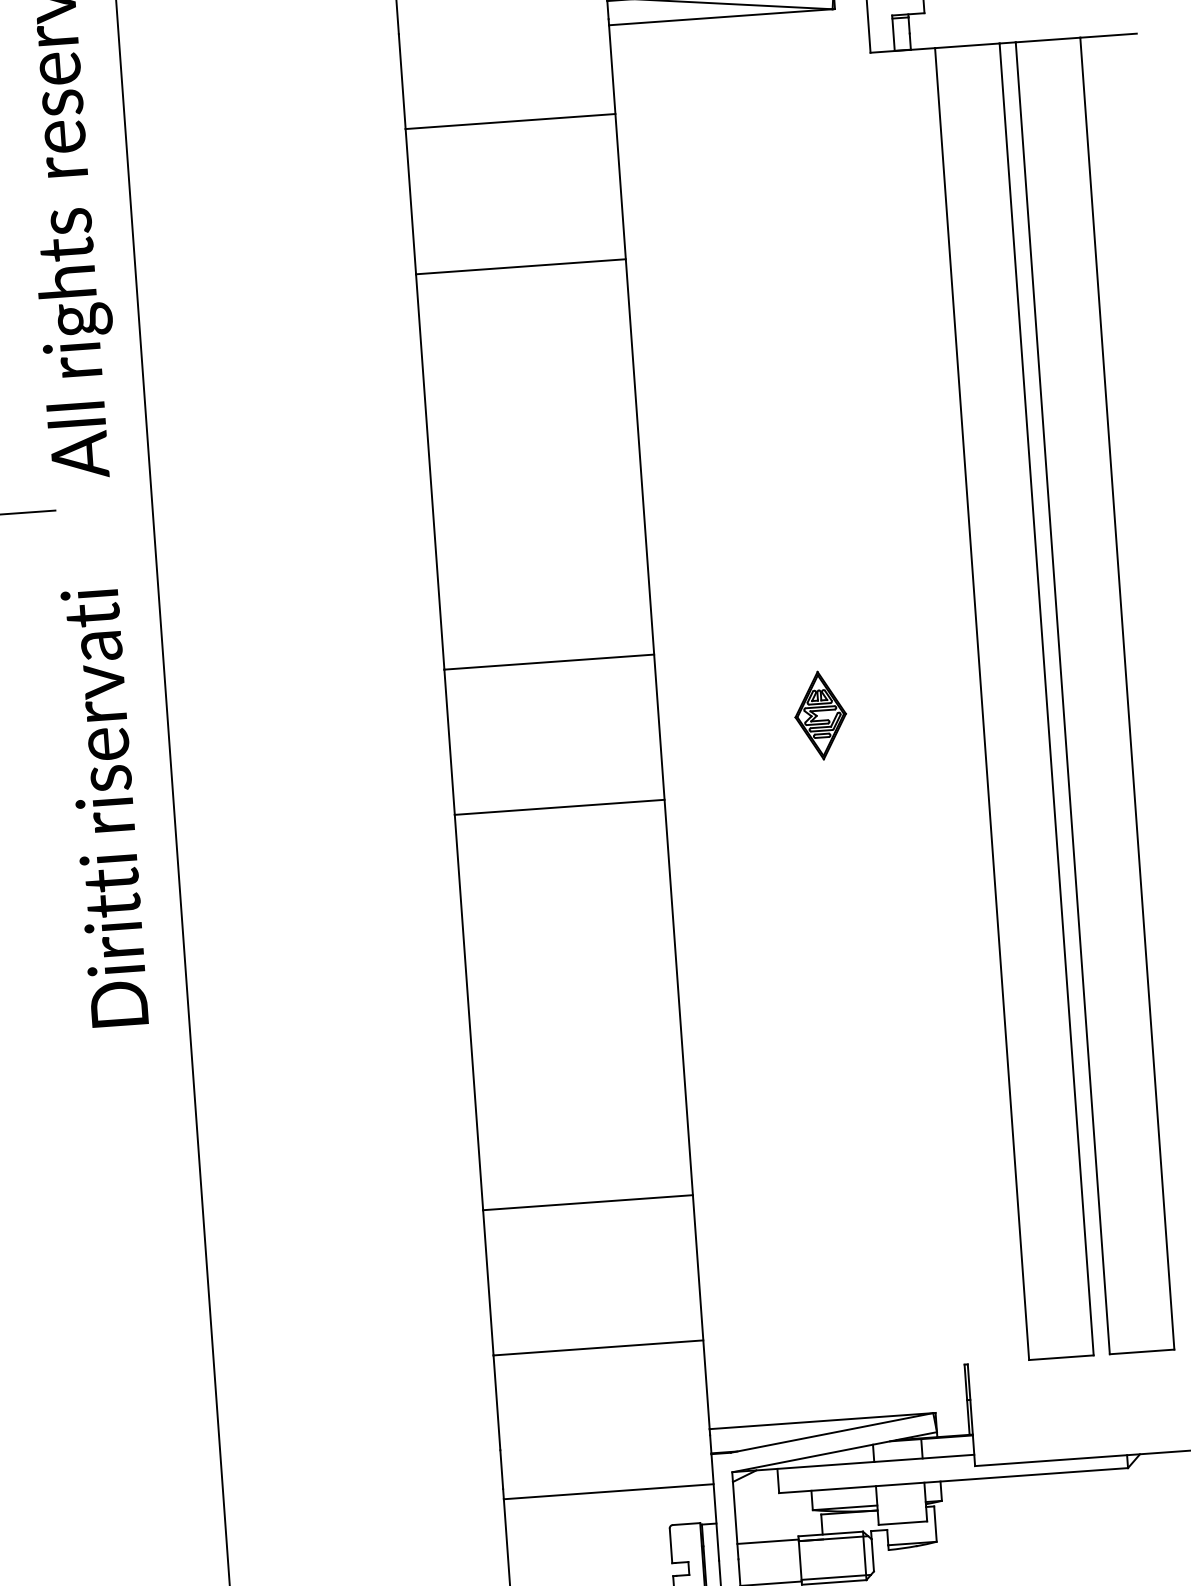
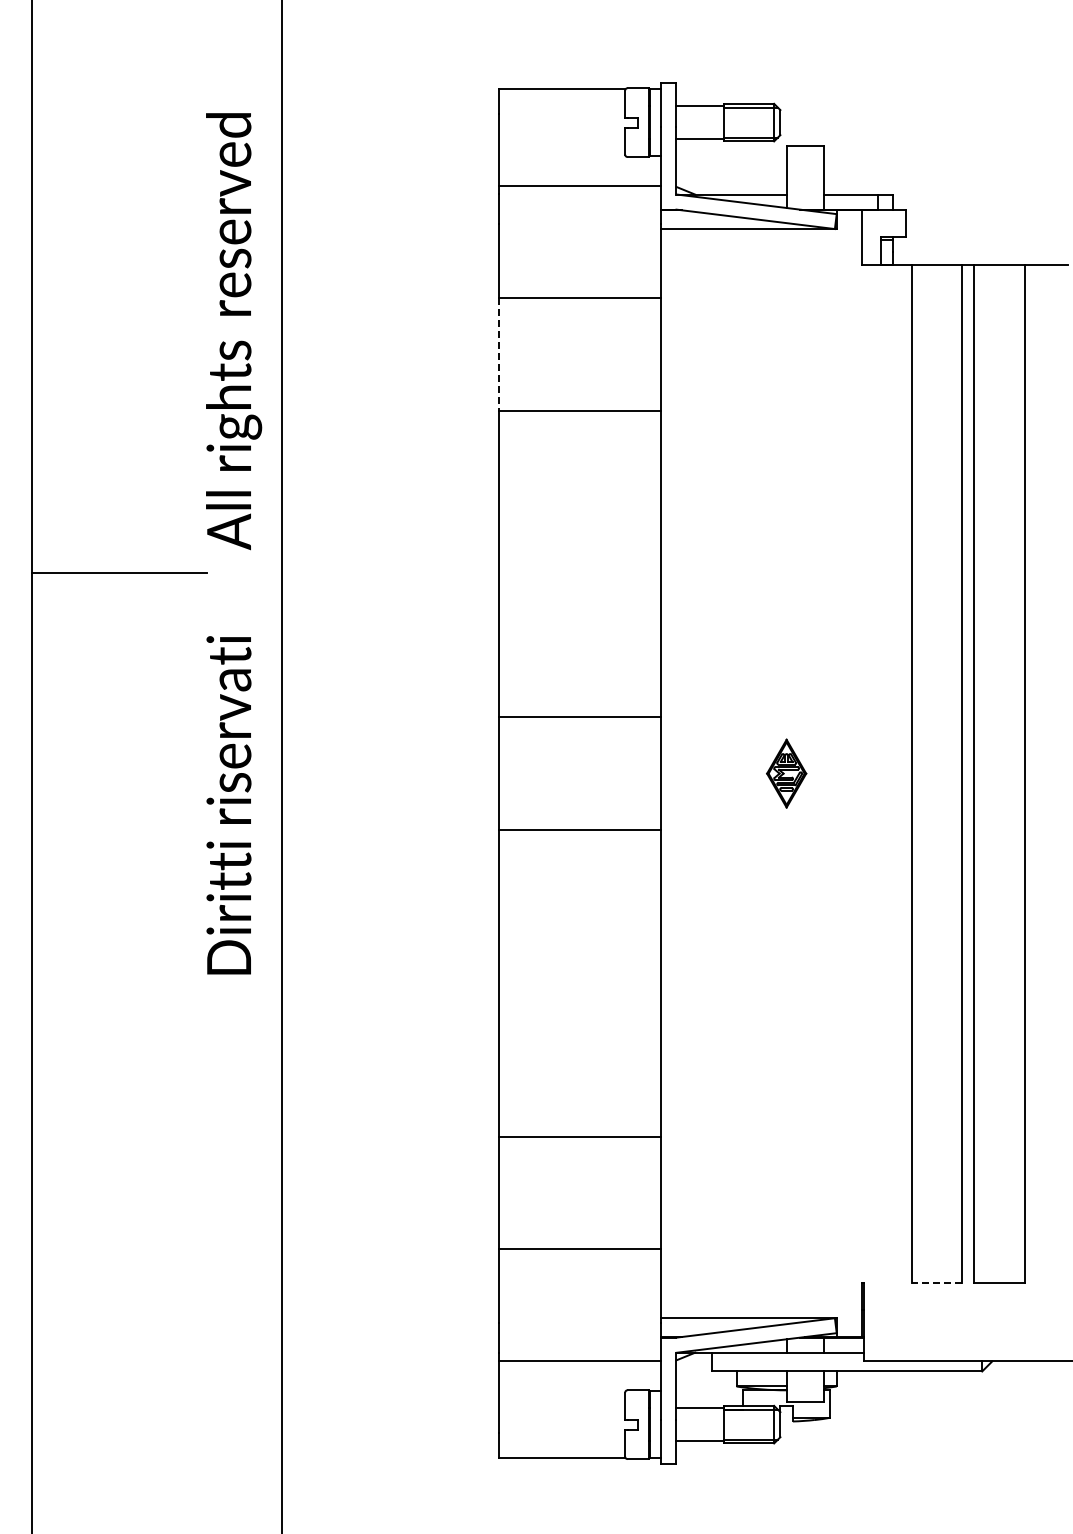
line: (410, 202) -> (498, 354), solid -> dashed
line: (1060, 1357) -> (936, 1282), solid -> dashed

